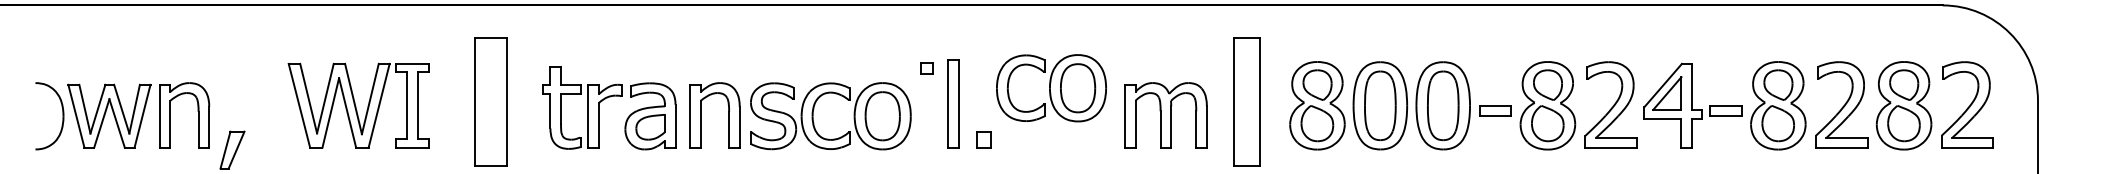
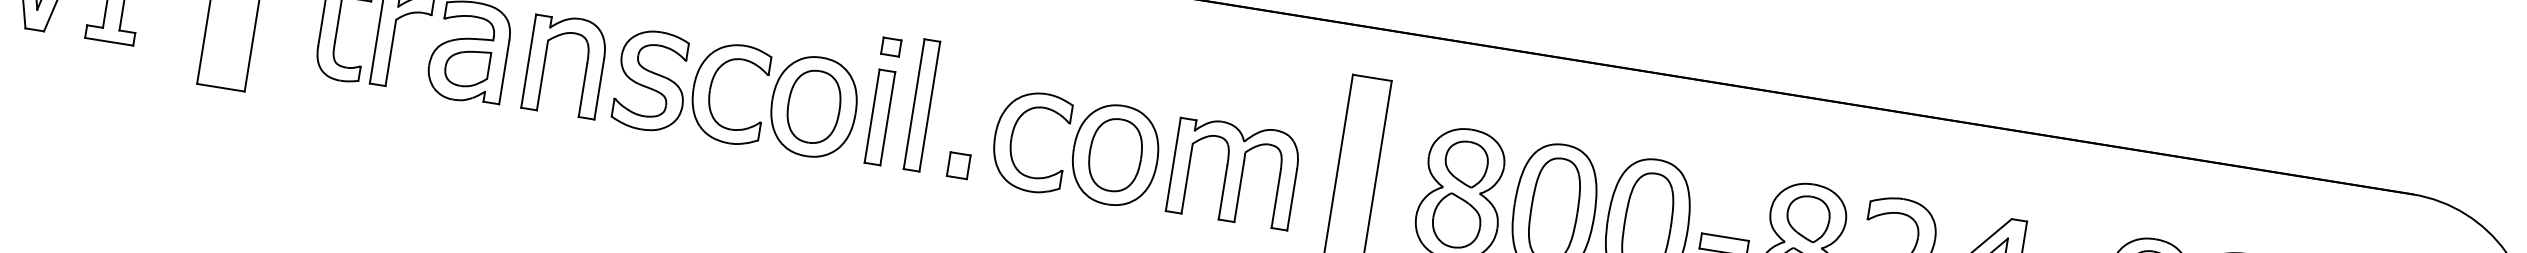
part: (1051, 88) -> (1076, 149), moved
part: (927, 116) -> (880, 117), added

